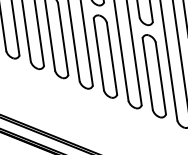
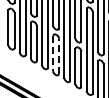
line: (99, 54) -> (53, 53), solid -> dashed
line: (112, 58) -> (59, 56), solid -> dashed

